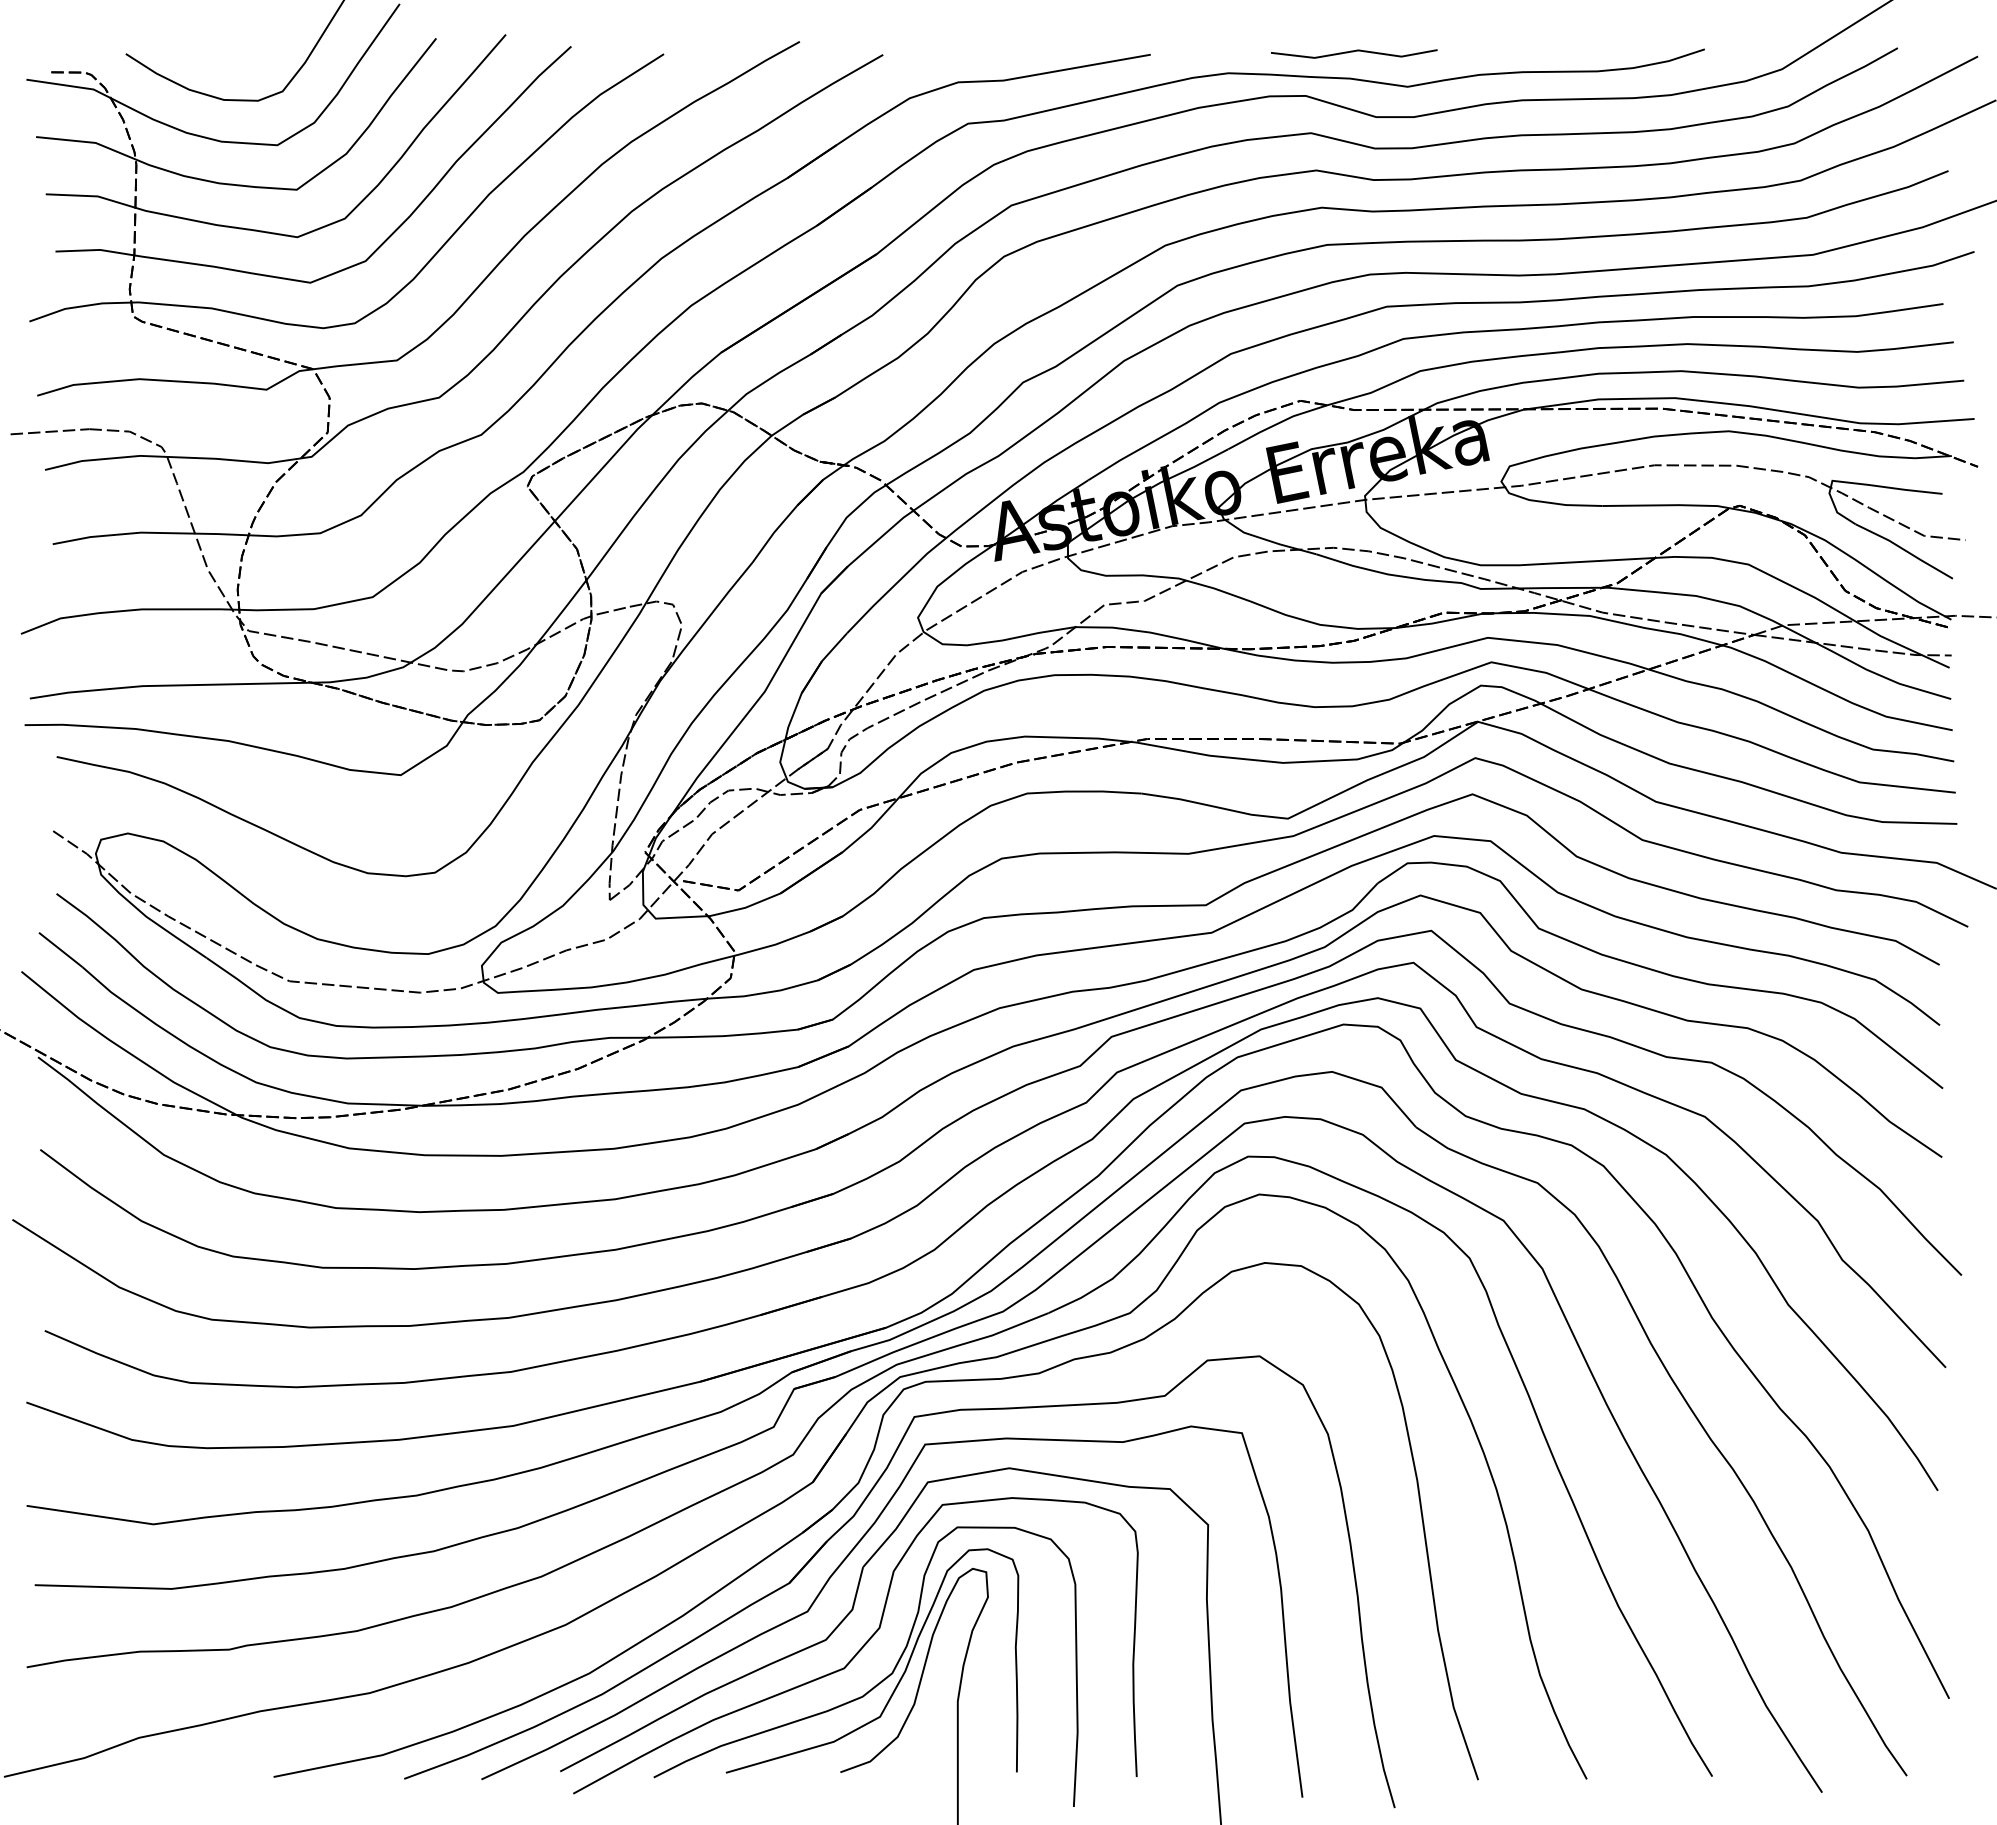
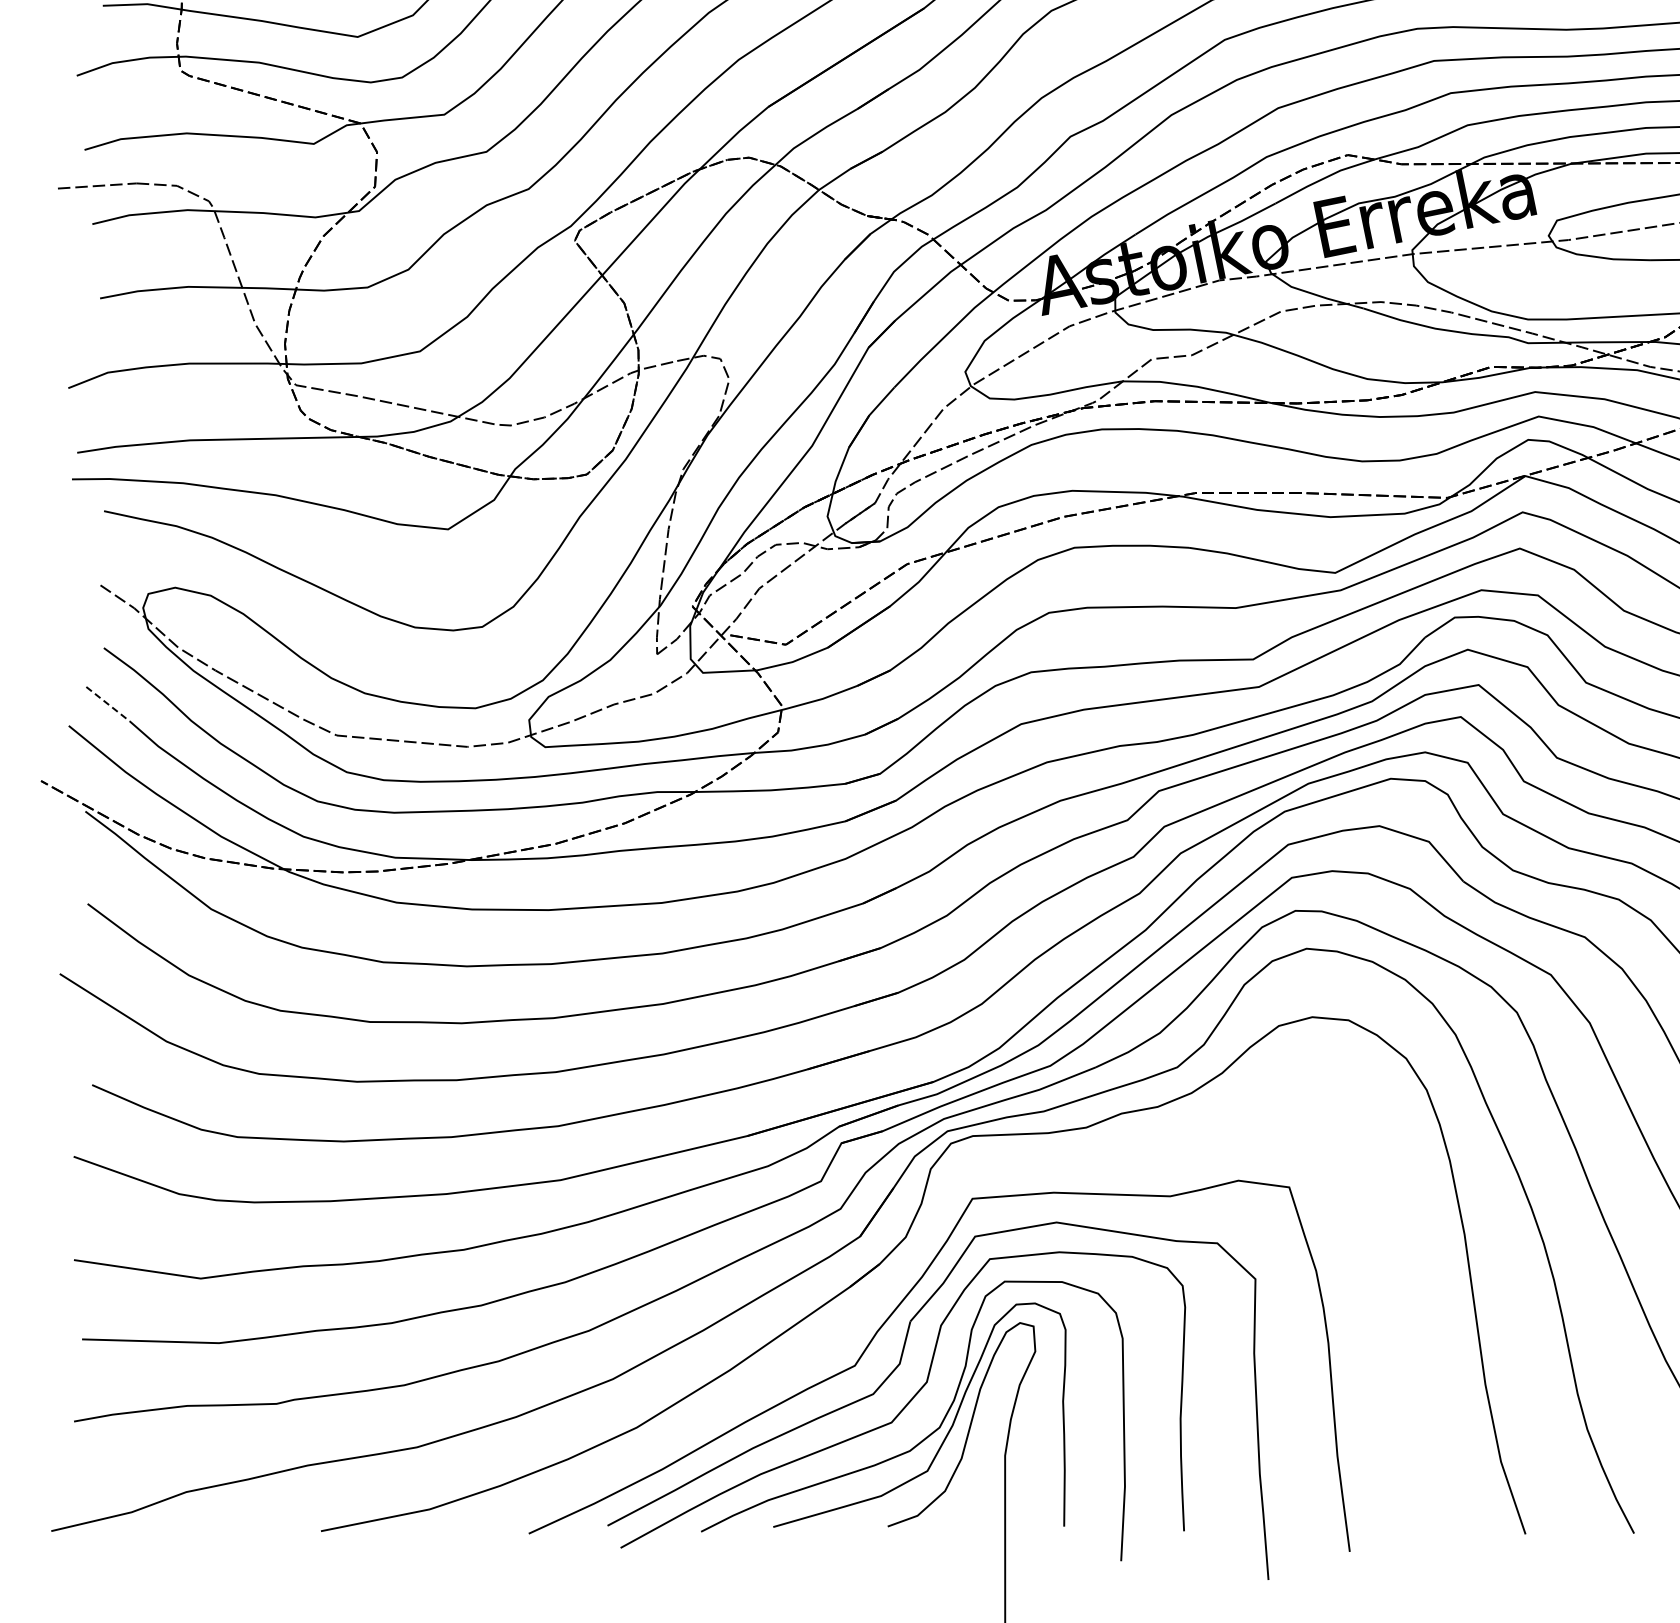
line: (60, 949) -> (107, 703), solid -> dashed
part: (844, 1526) -> (891, 1280), removed

